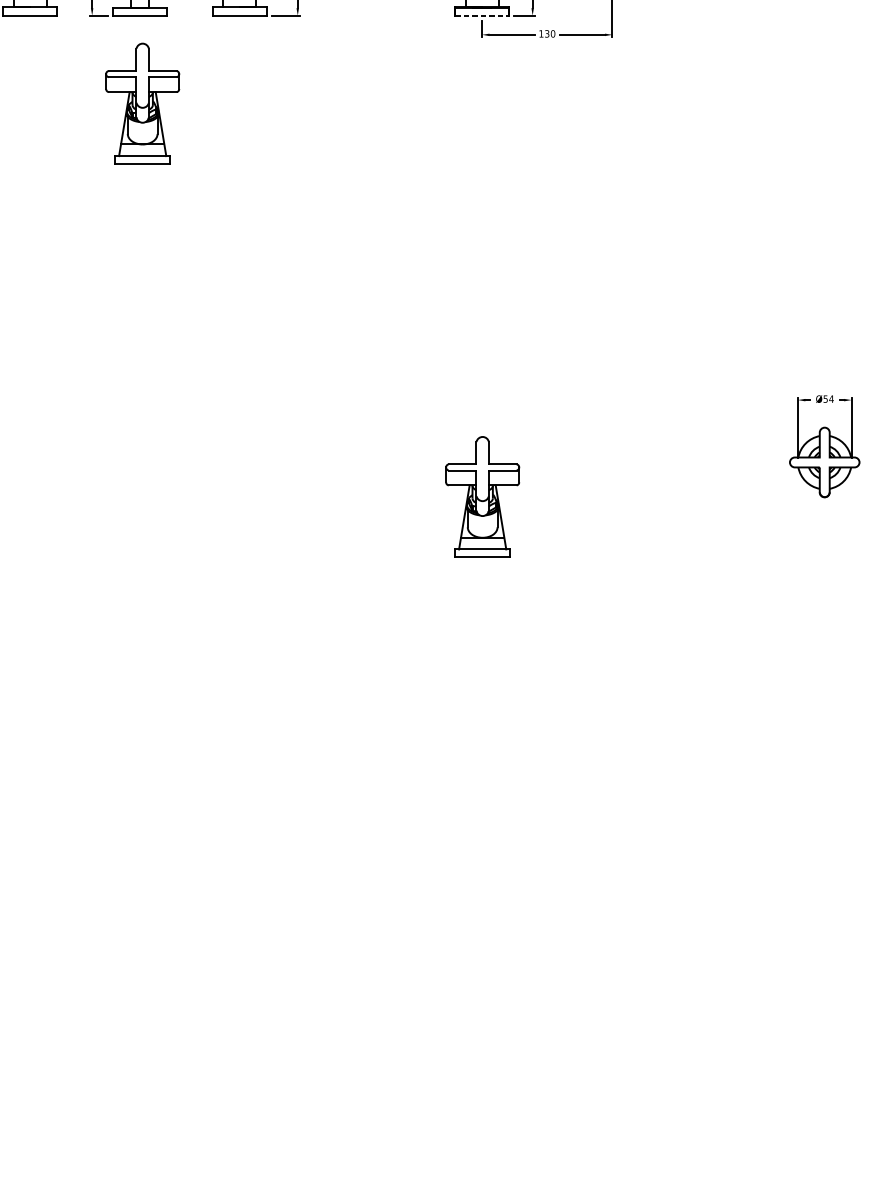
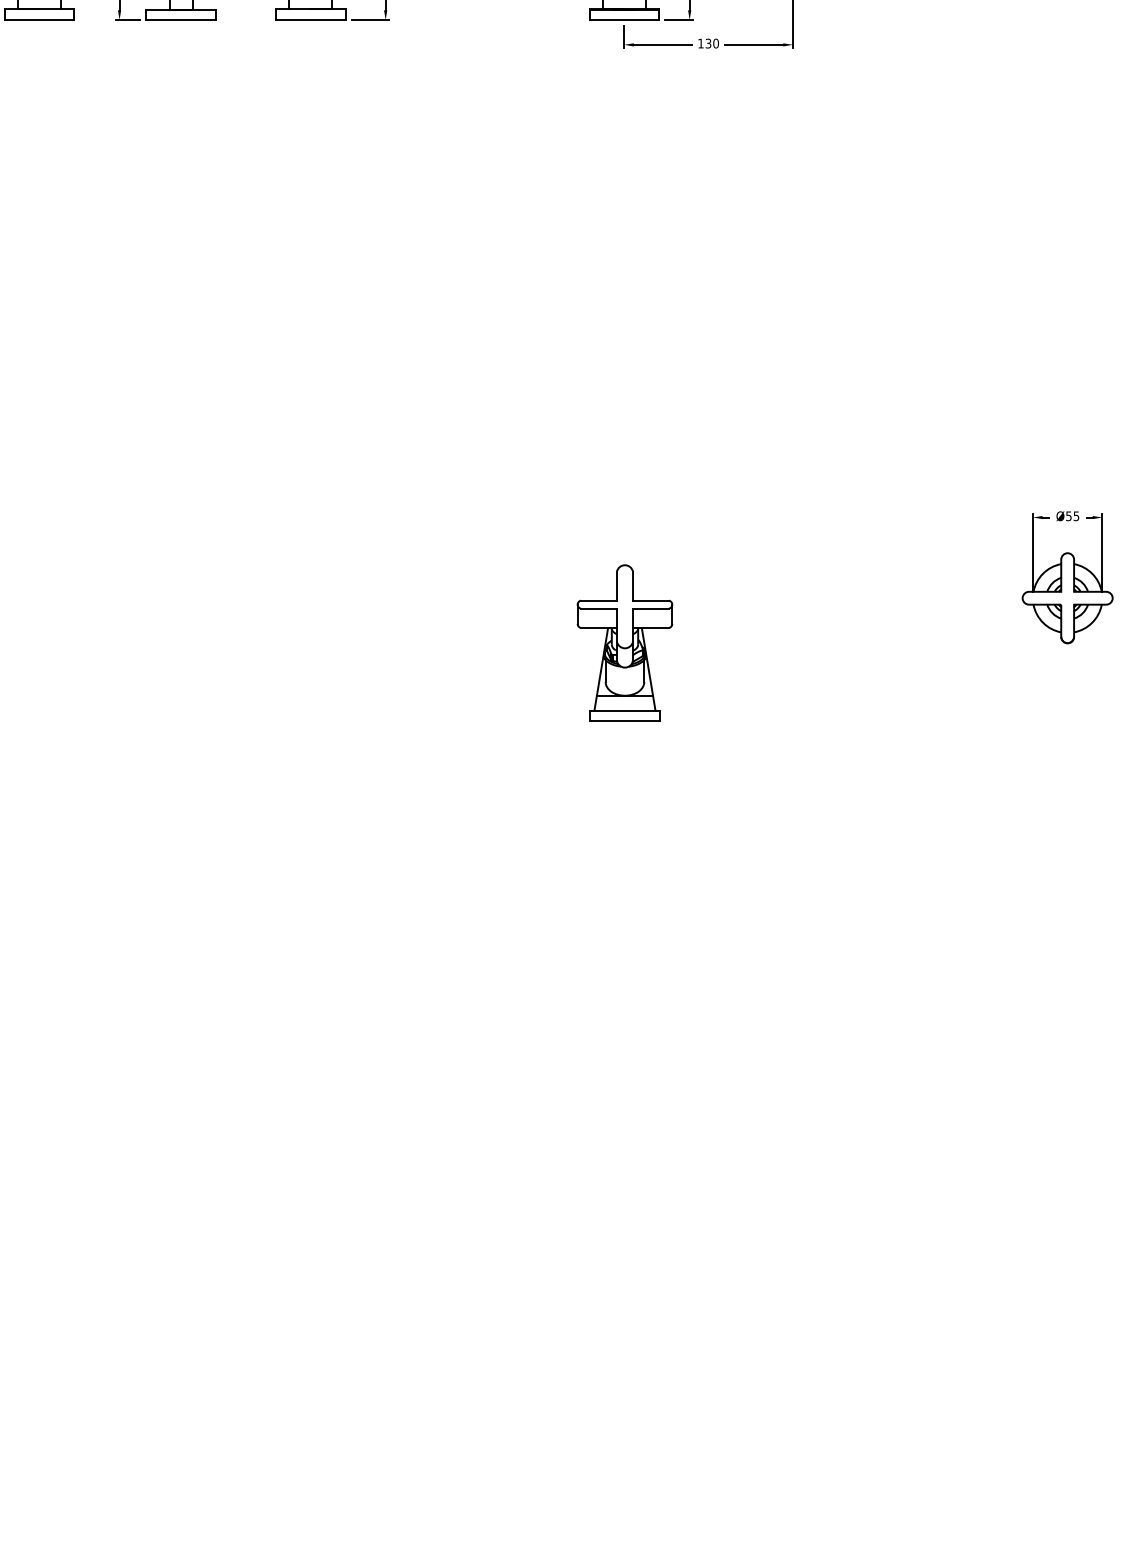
line: (482, 15) -> (624, 19), dashed -> solid
part: (142, 103) -> (184, 133), removed
text: (831, 399) -> (1076, 516), Ø54 -> Ø55

